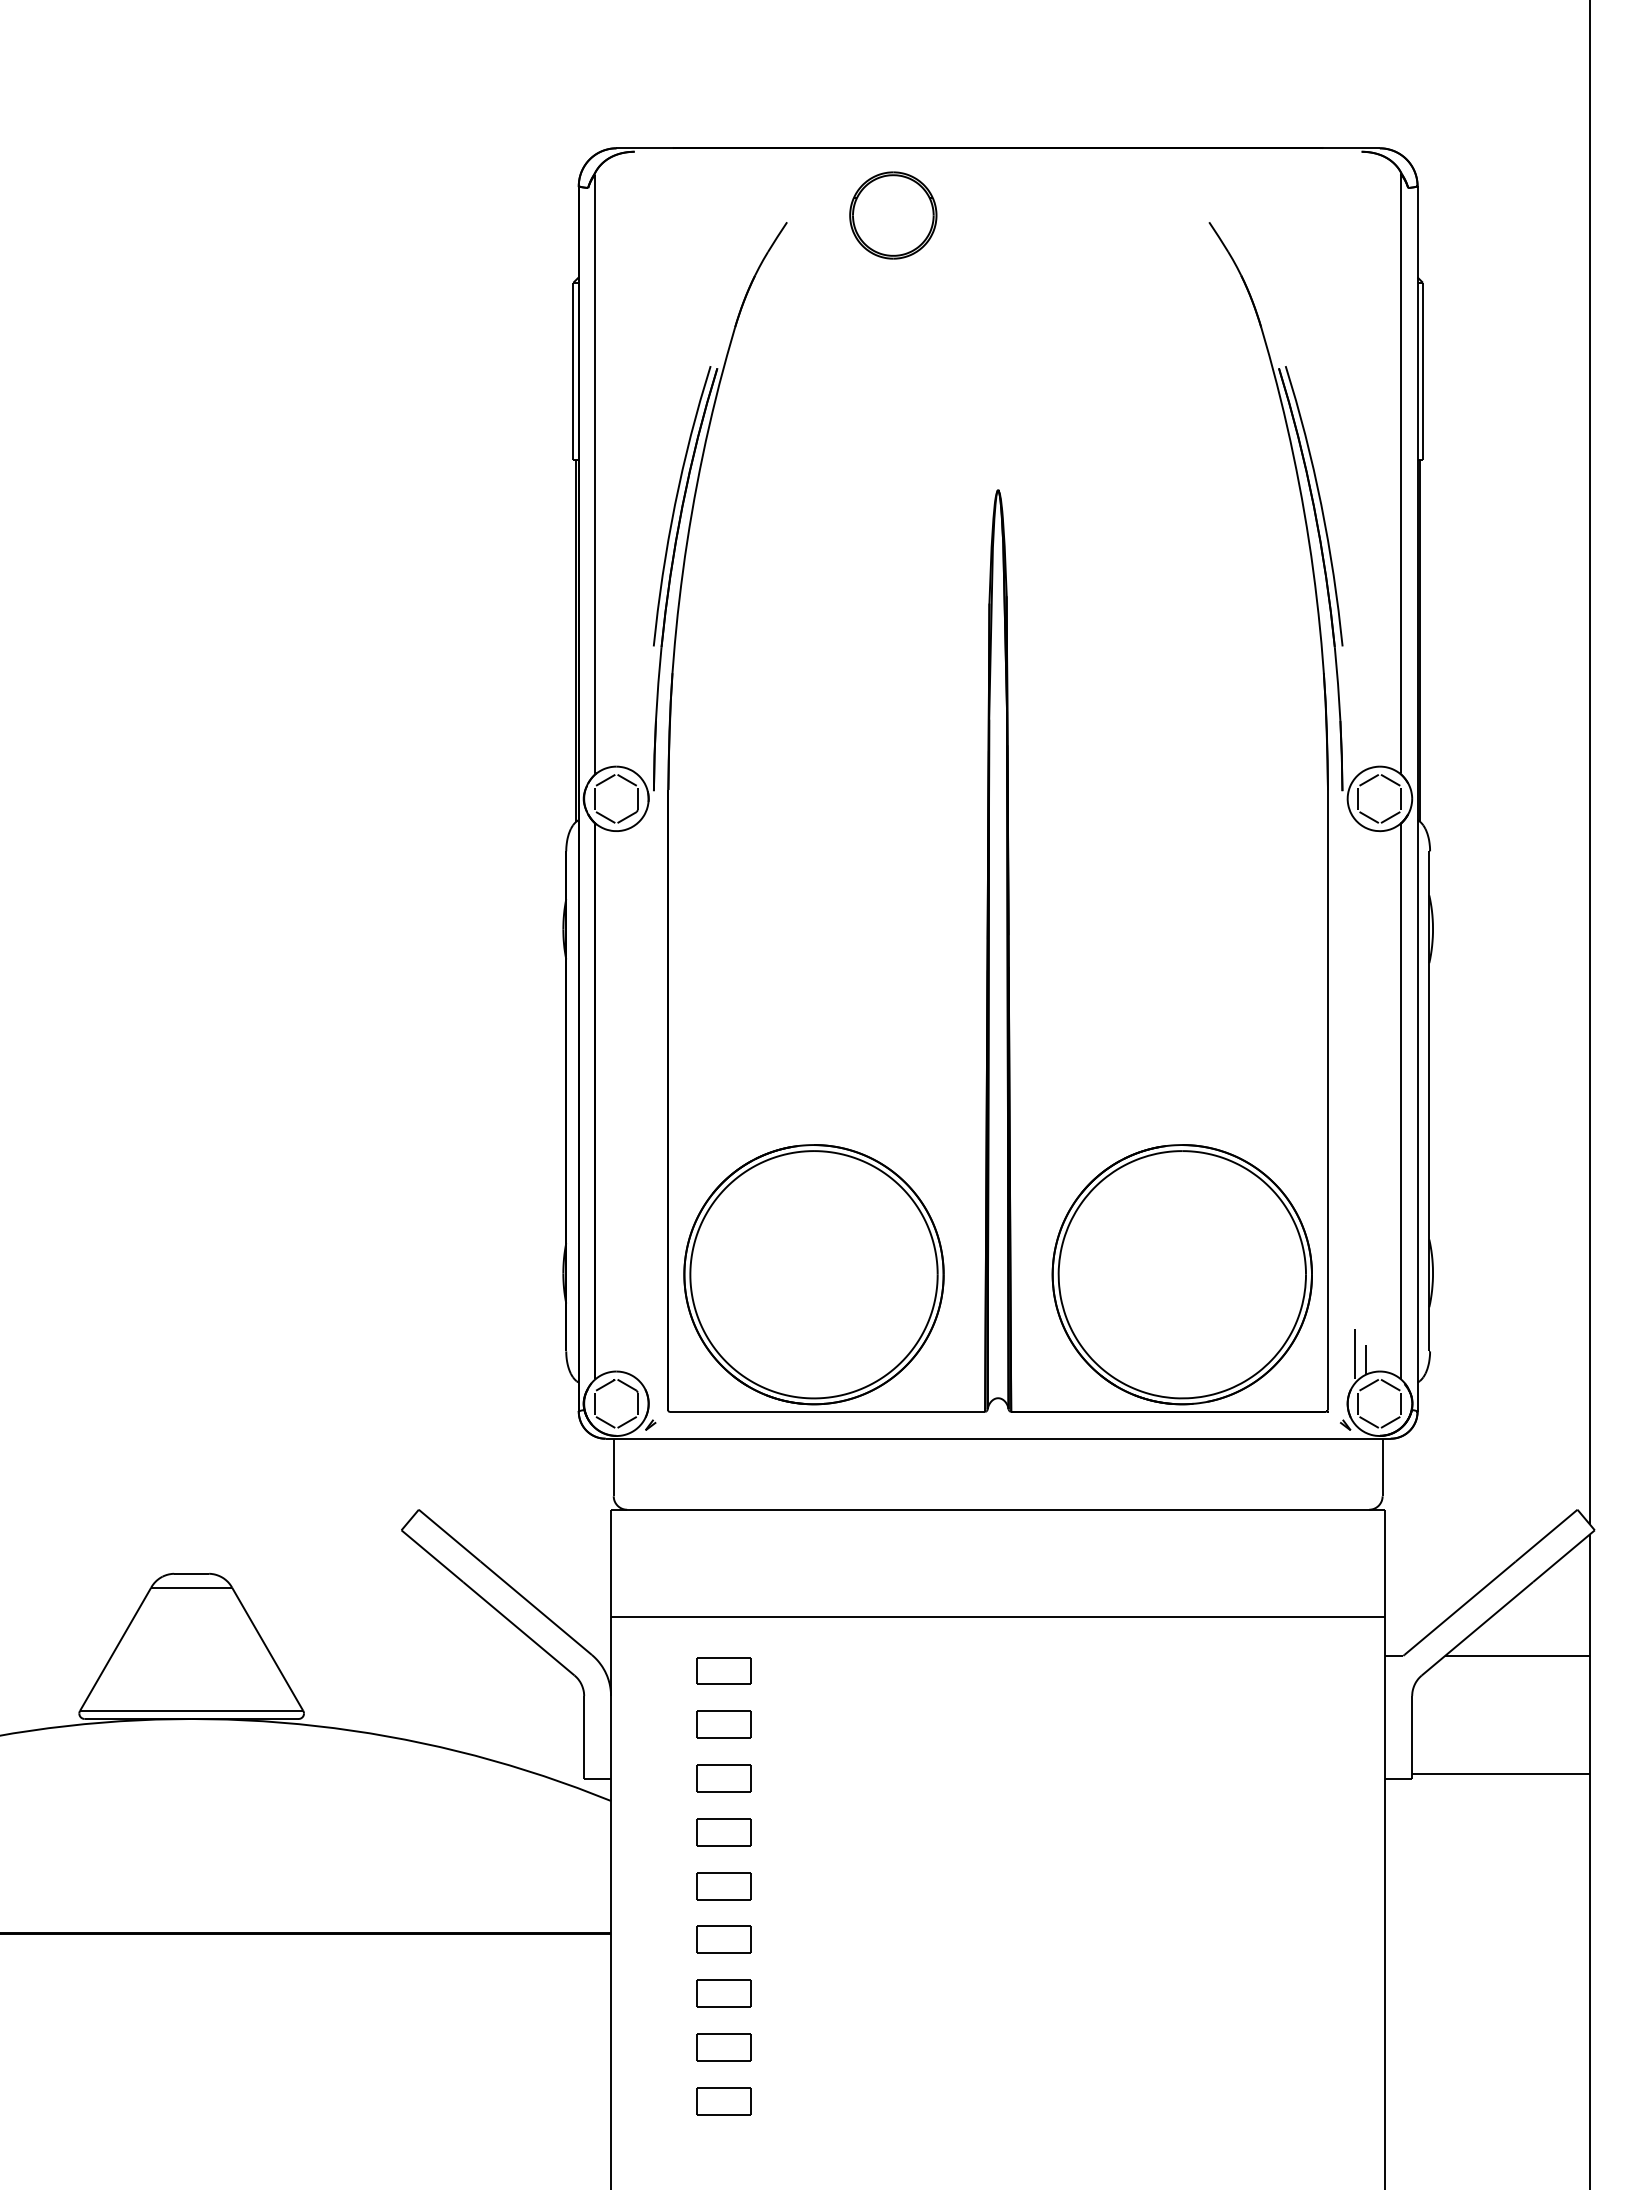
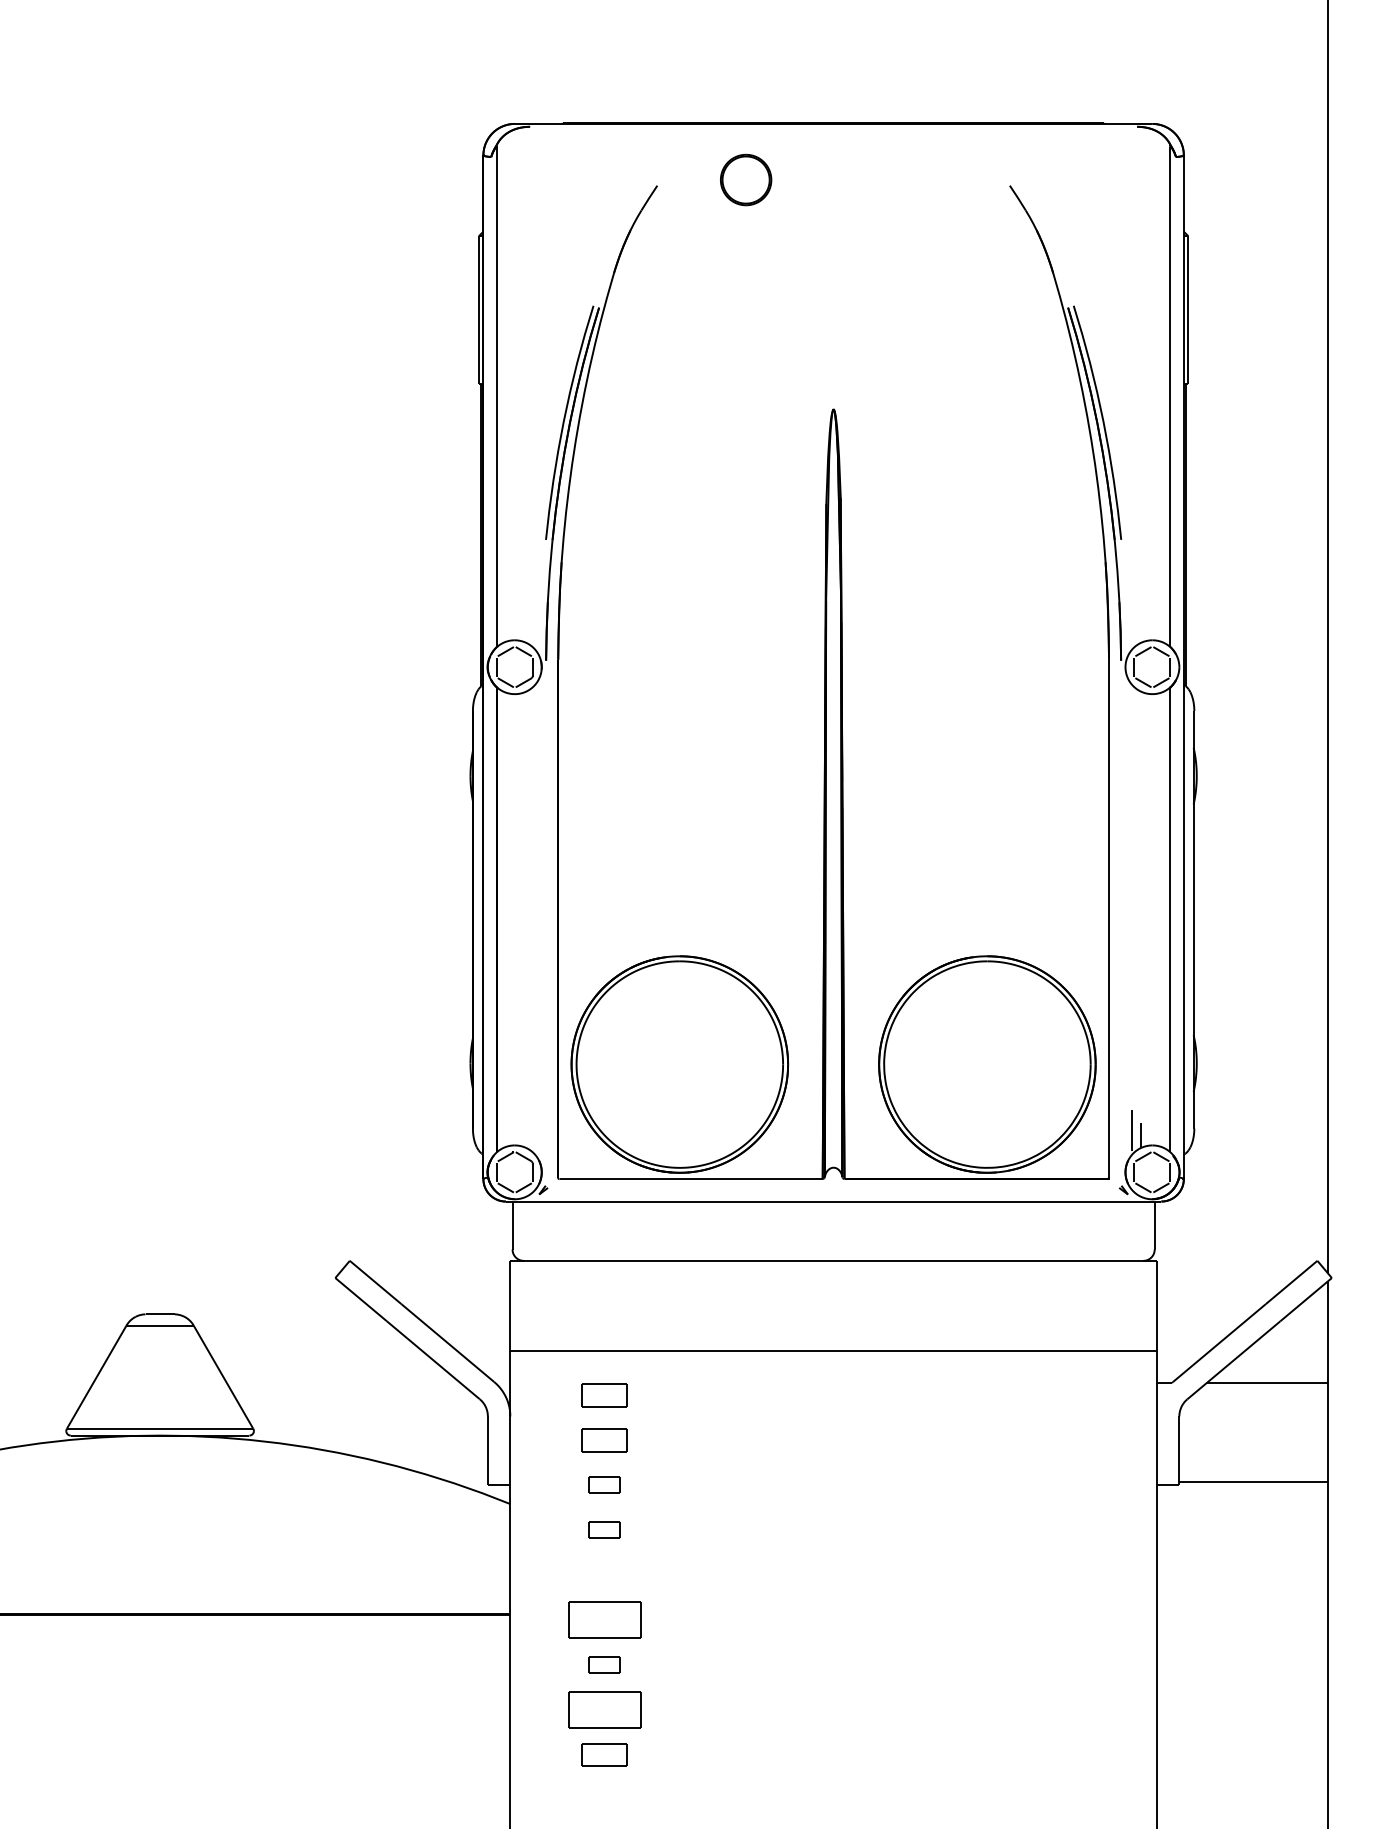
part: (893, 215) -> (746, 180), size x0.7
part: (723, 1778) -> (604, 1485), size x0.7
part: (723, 1832) -> (604, 1530), size x0.7
part: (723, 1886) -> (604, 1575), removed
part: (723, 1939) -> (604, 1619), size x1.6
part: (723, 1993) -> (604, 1664), size x0.7
part: (723, 2047) -> (604, 1709), size x1.6

